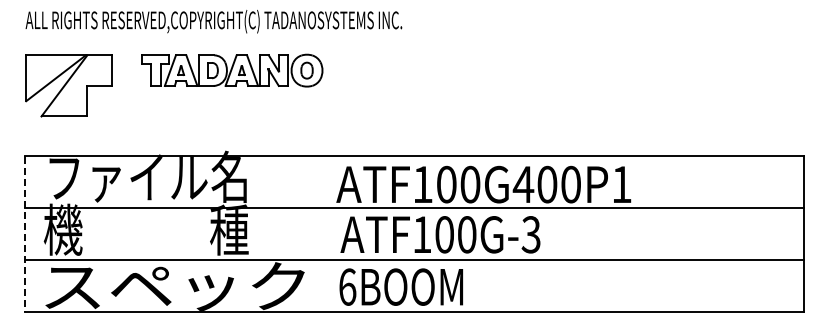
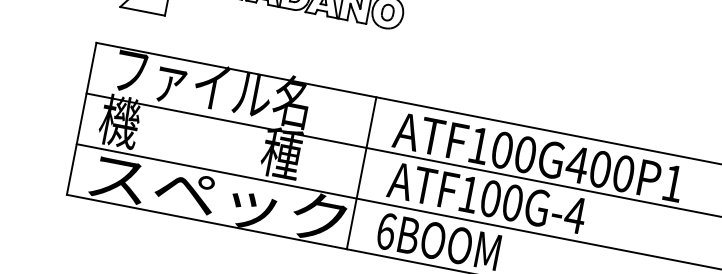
line: (24, 234) -> (81, 118), dashed -> solid
line: (311, 234) -> (361, 173), added
text: (531, 234) -> (575, 214), ATF100G-3 -> ATF100G-4

